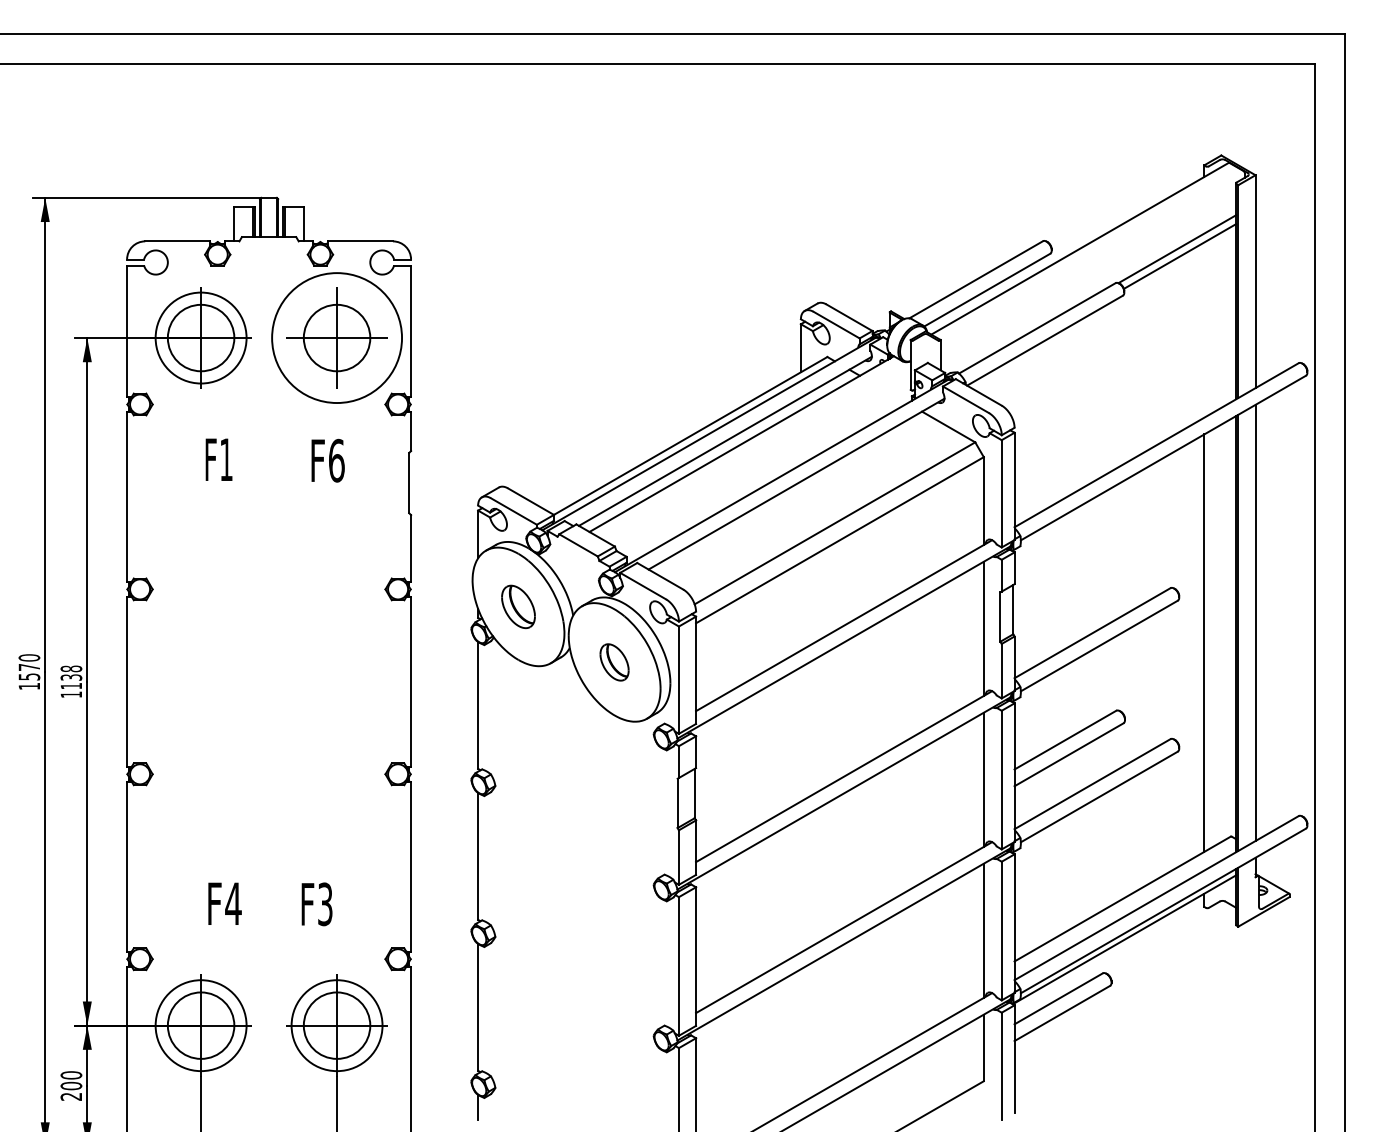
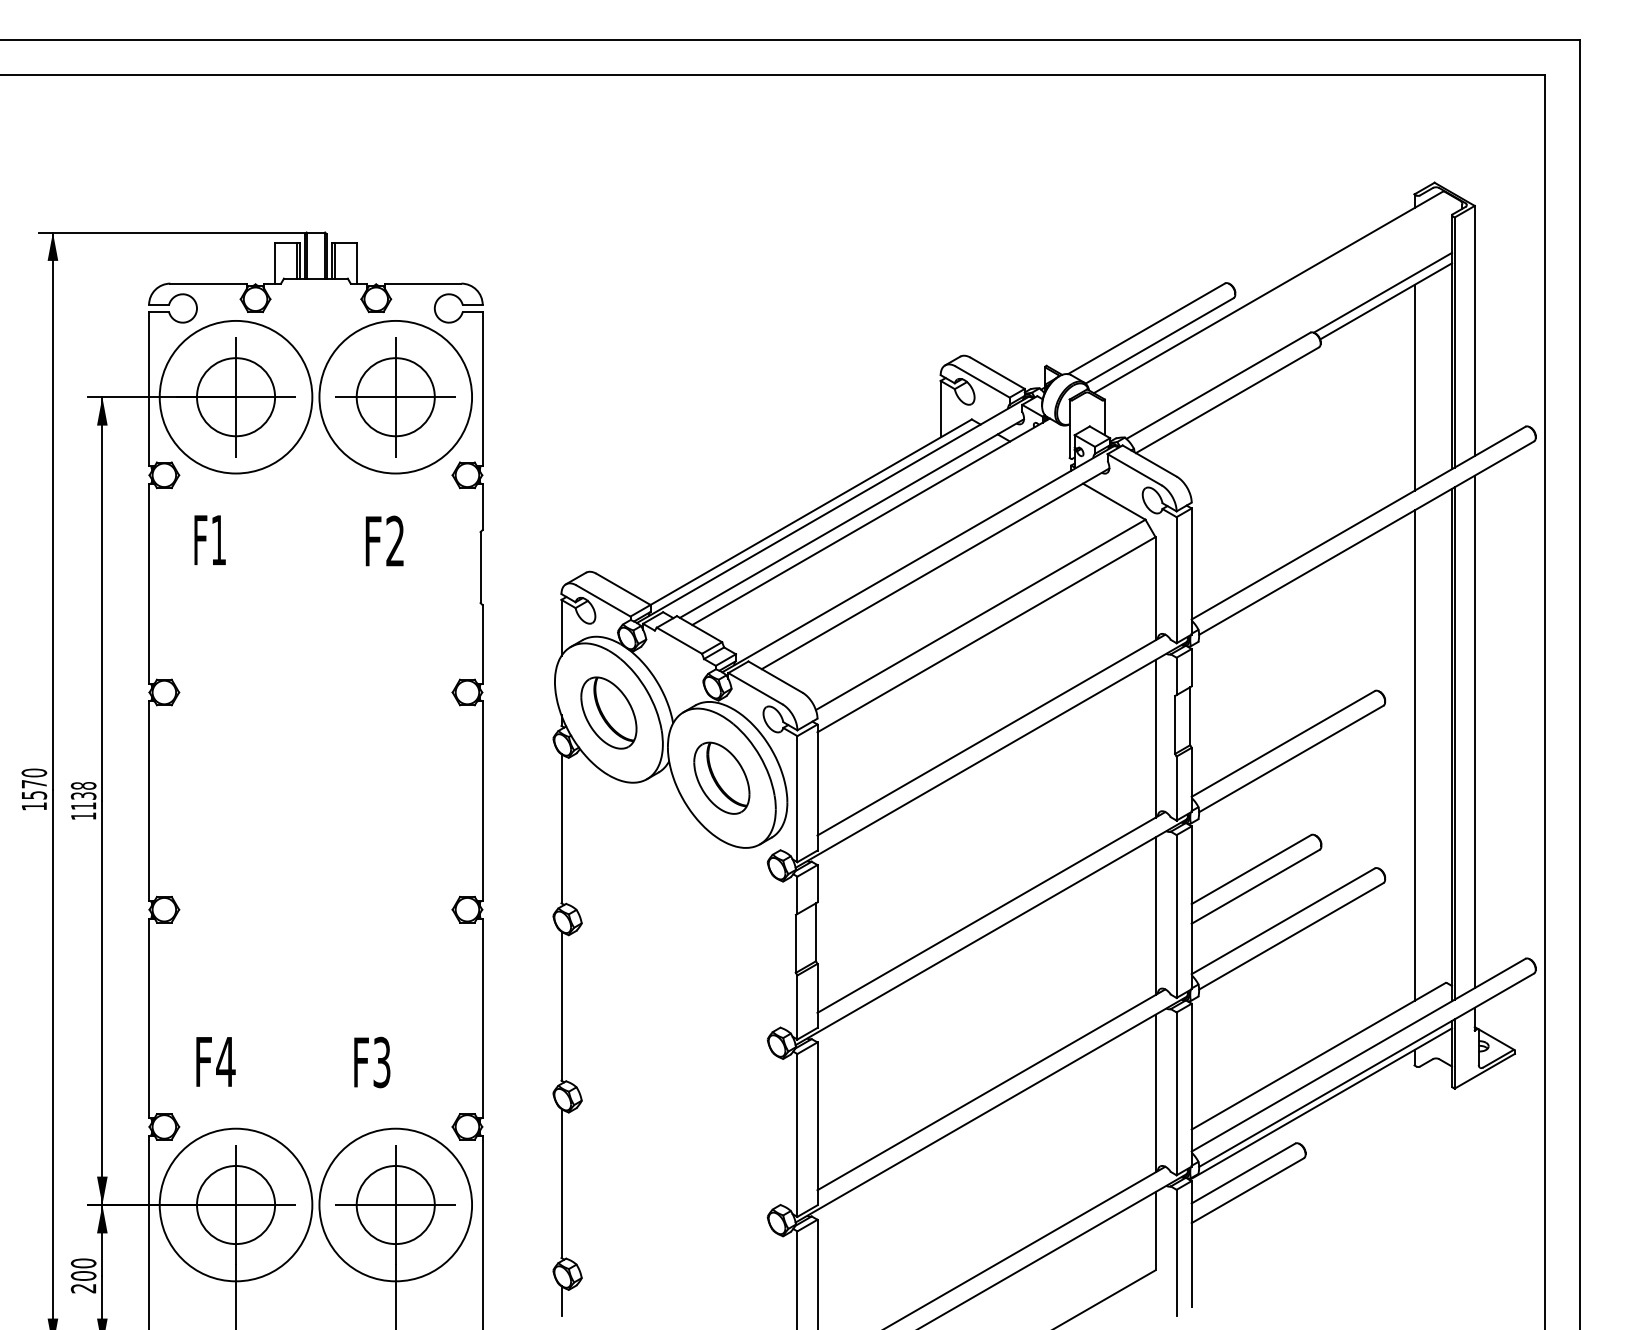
line: (1204, 329) -> (1414, 387), added
circle: (201, 338) -> (236, 397), size x1.43
text: (218, 459) -> (209, 539), moved
text: (336, 460) -> (395, 541), F6 -> F2
part: (518, 606) -> (608, 712), size x1.43
part: (614, 662) -> (721, 778), size x1.67
text: (224, 903) -> (215, 1061), moved
circle: (201, 1025) -> (236, 1204), size x1.43
circle: (337, 1025) -> (396, 1204), size x1.43

